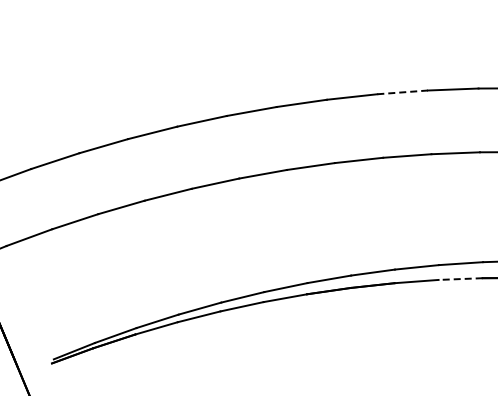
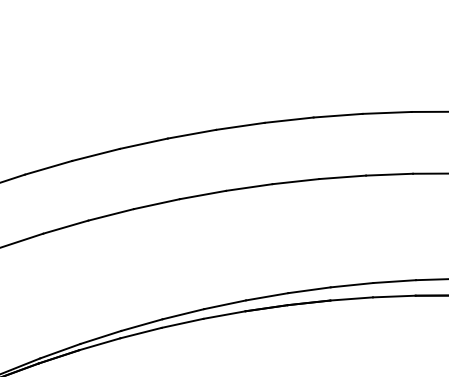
line: (403, 92) -> (338, 115), dashed -> solid
line: (460, 279) -> (394, 296), dashed -> solid

